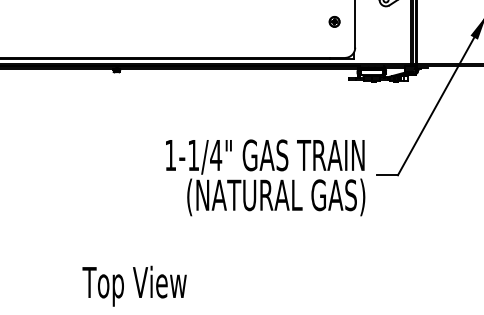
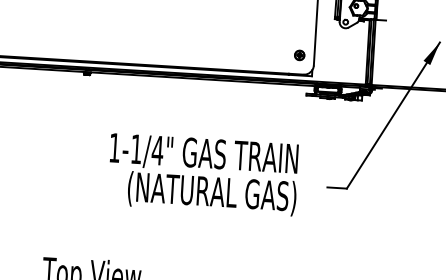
part: (334, 21) -> (299, 55), moved
text: (265, 177) -> (203, 174), moved

